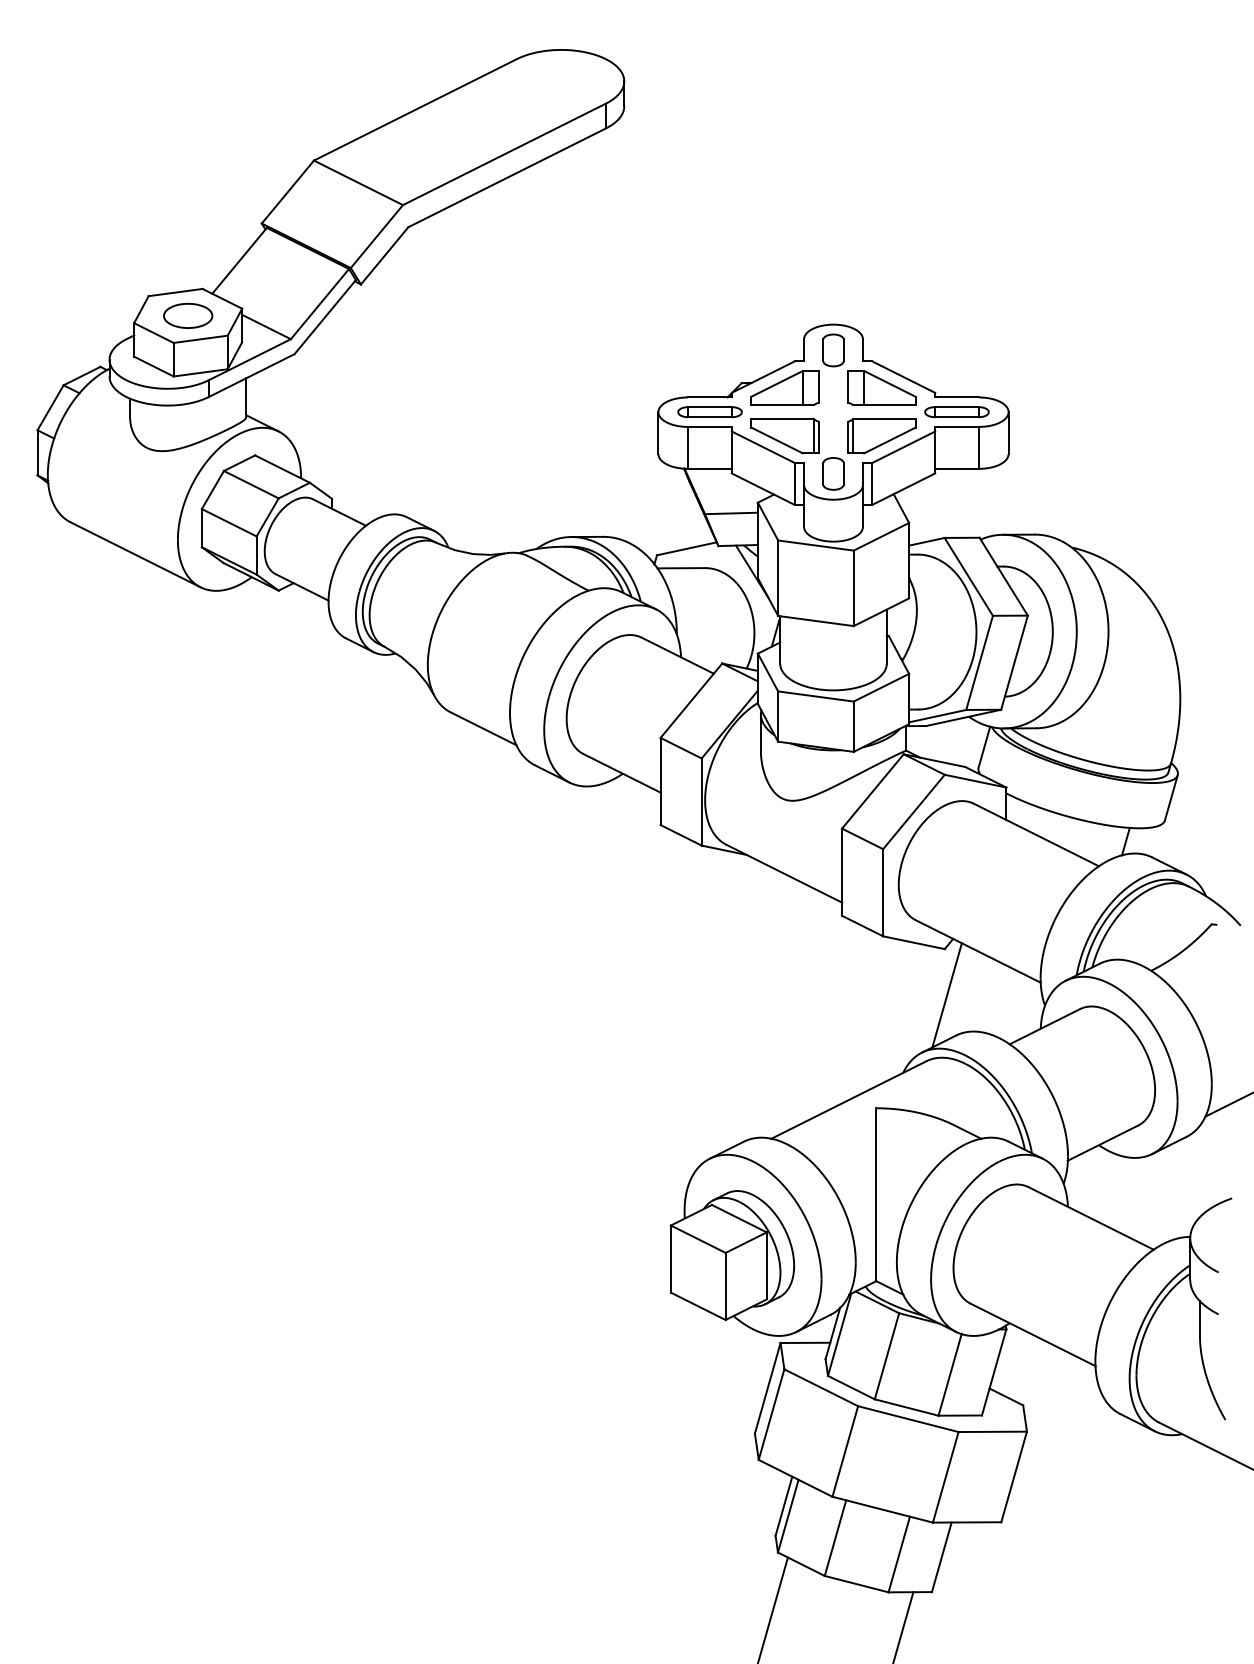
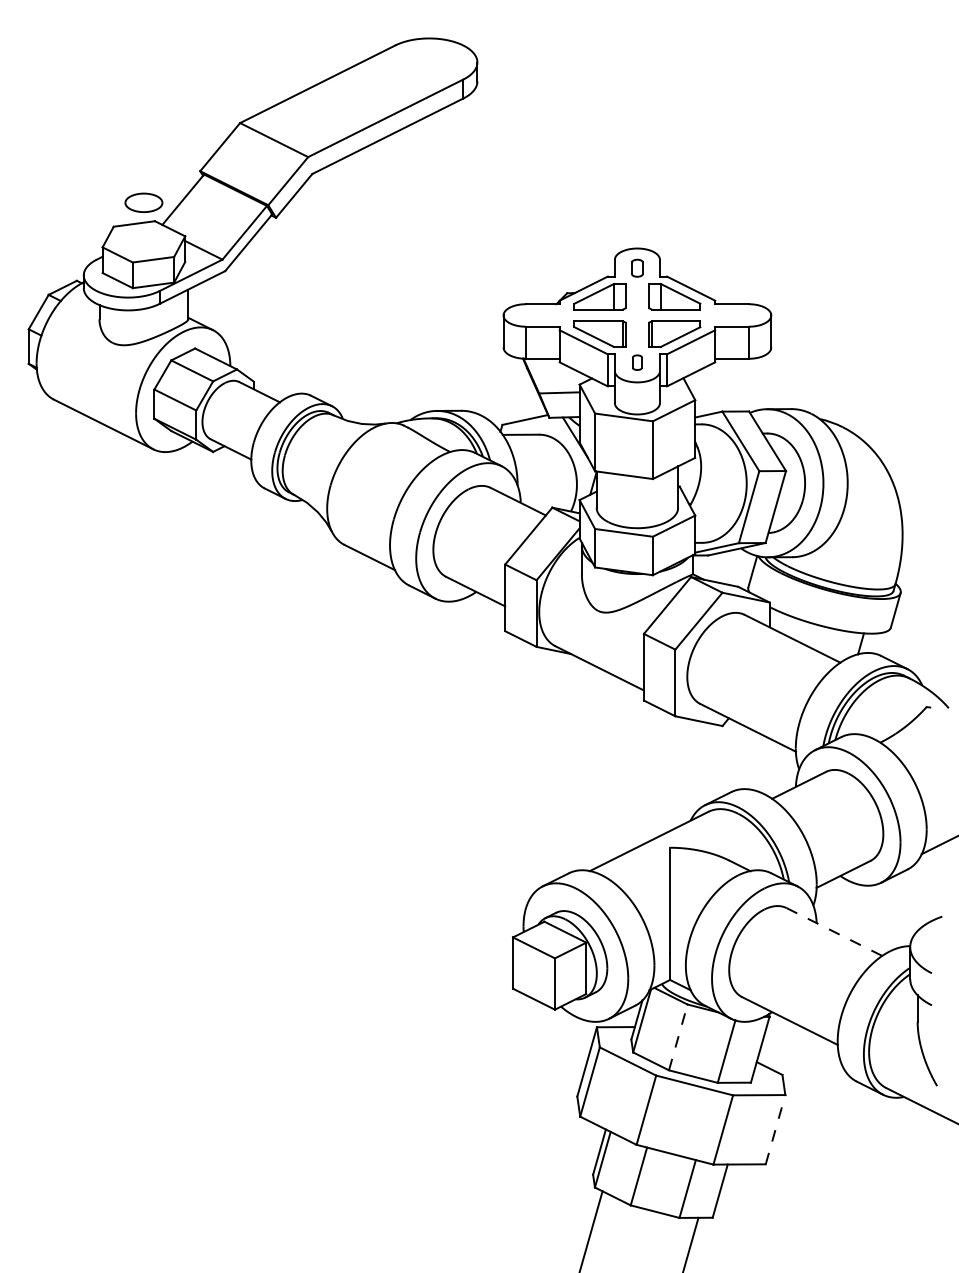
part: (188, 315) -> (144, 202), moved
part: (833, 350) -> (637, 268), size x0.7
part: (709, 412) -> (542, 315), removed
part: (956, 412) -> (731, 315), removed
part: (833, 473) -> (637, 362), size x0.6
line: (946, 995) -> (723, 761), removed
line: (1091, 1218) -> (834, 932), solid -> dashed
line: (886, 1356) -> (677, 1037), solid -> dashed
line: (1014, 1476) -> (775, 1129), solid -> dashed

